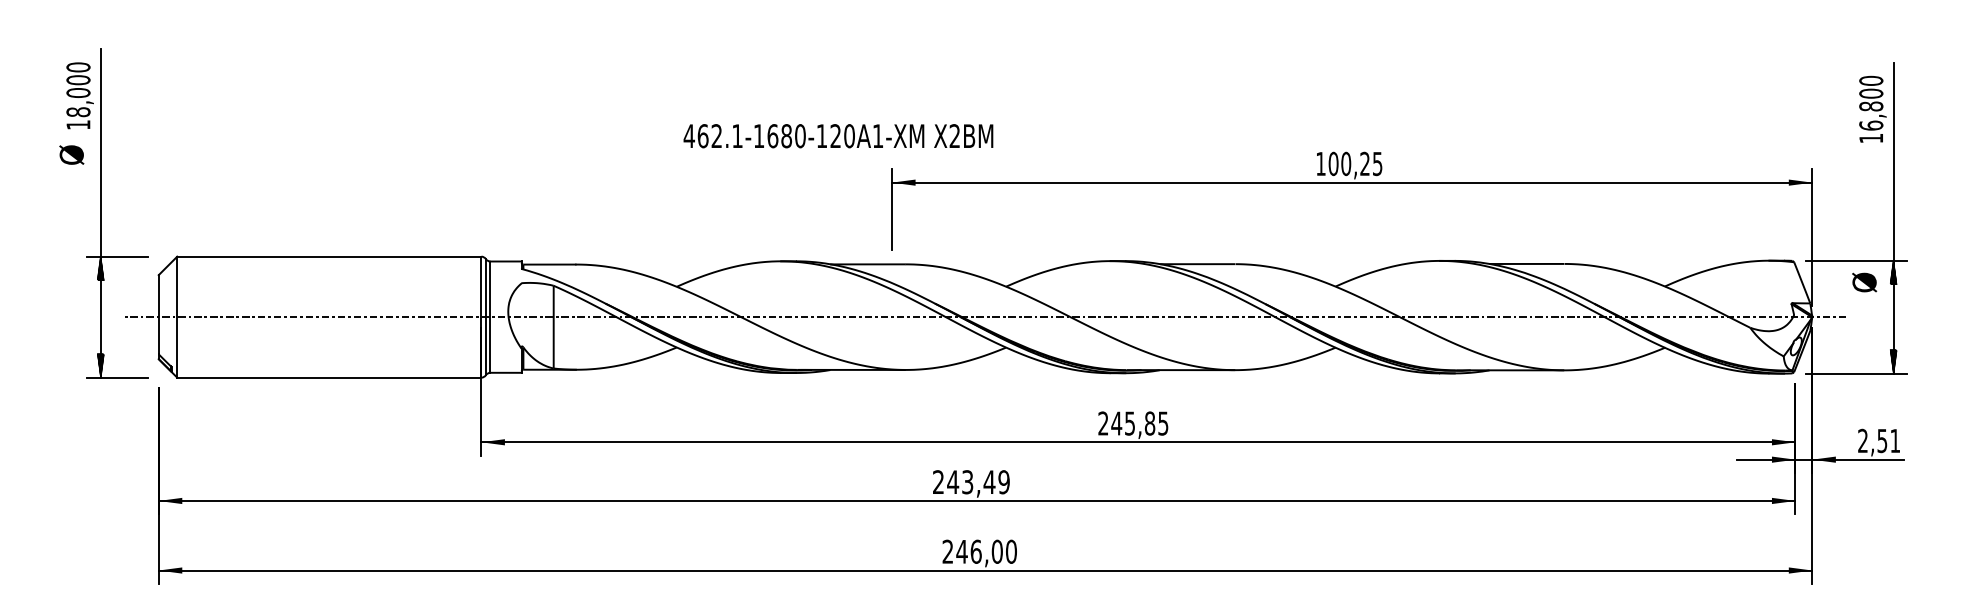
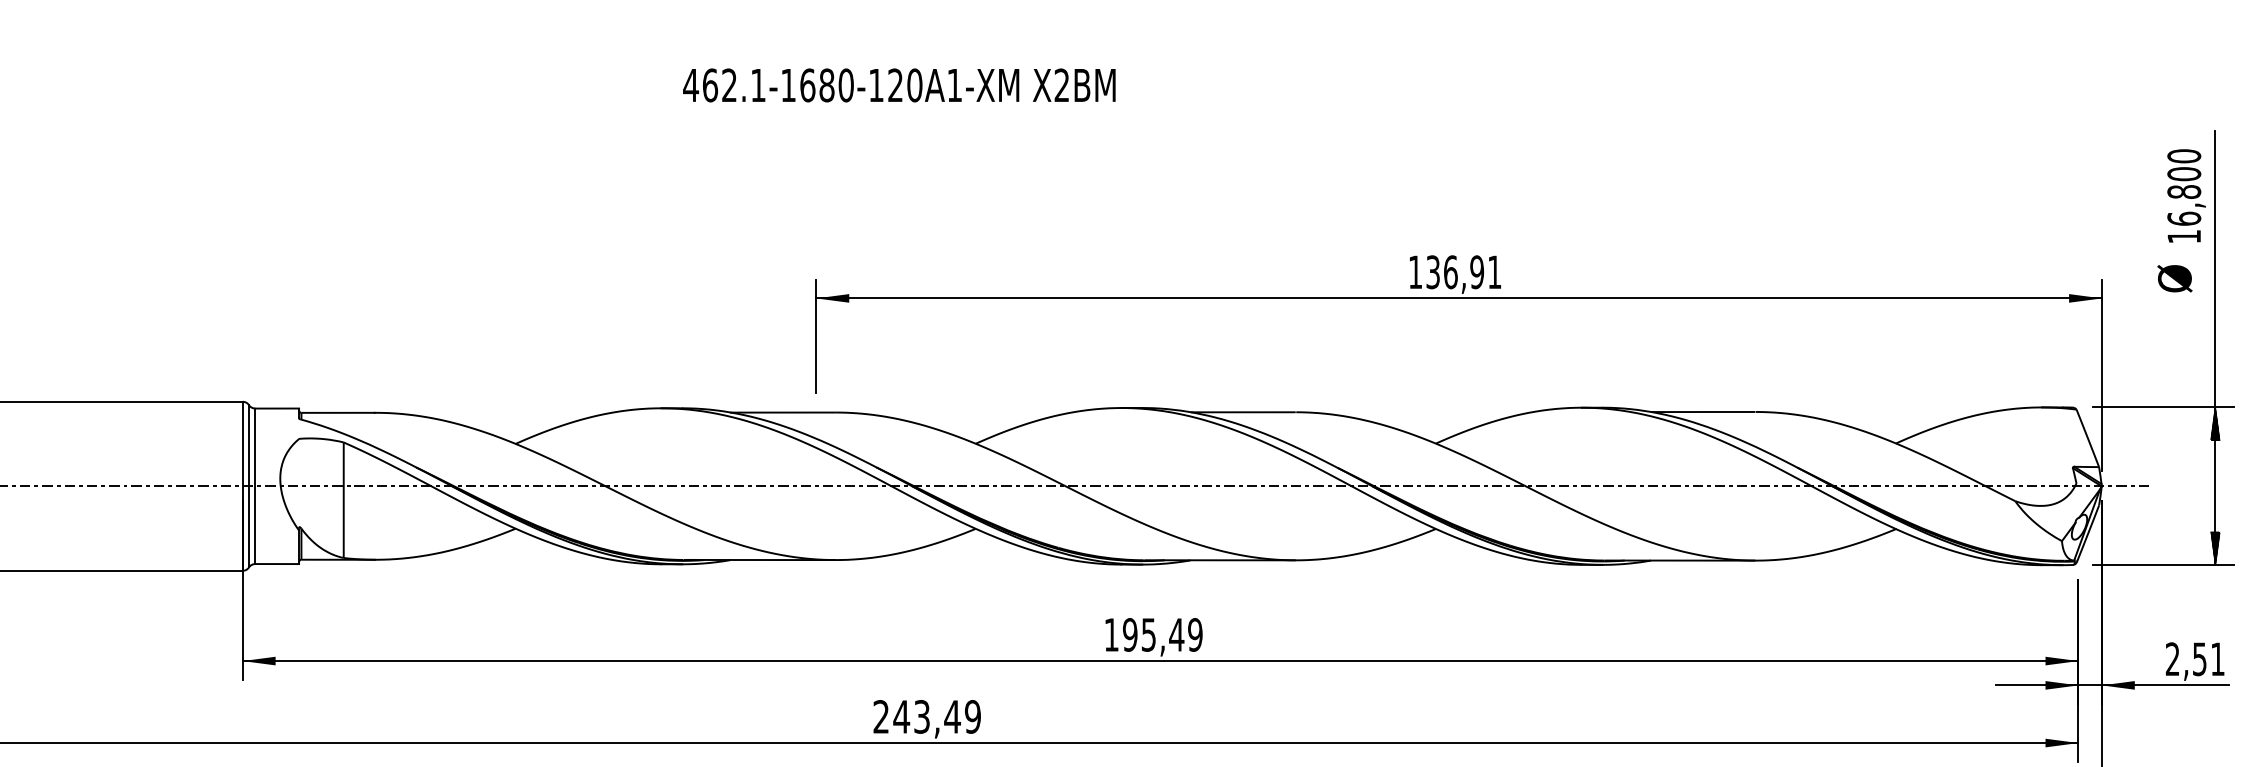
text: (838, 136) -> (899, 85), moved
text: (1355, 163) -> (1463, 271), 100,25 -> 136,91
text: (1864, 282) -> (2174, 278), moved
text: (1133, 423) -> (1153, 634), 245,85 -> 195,49

